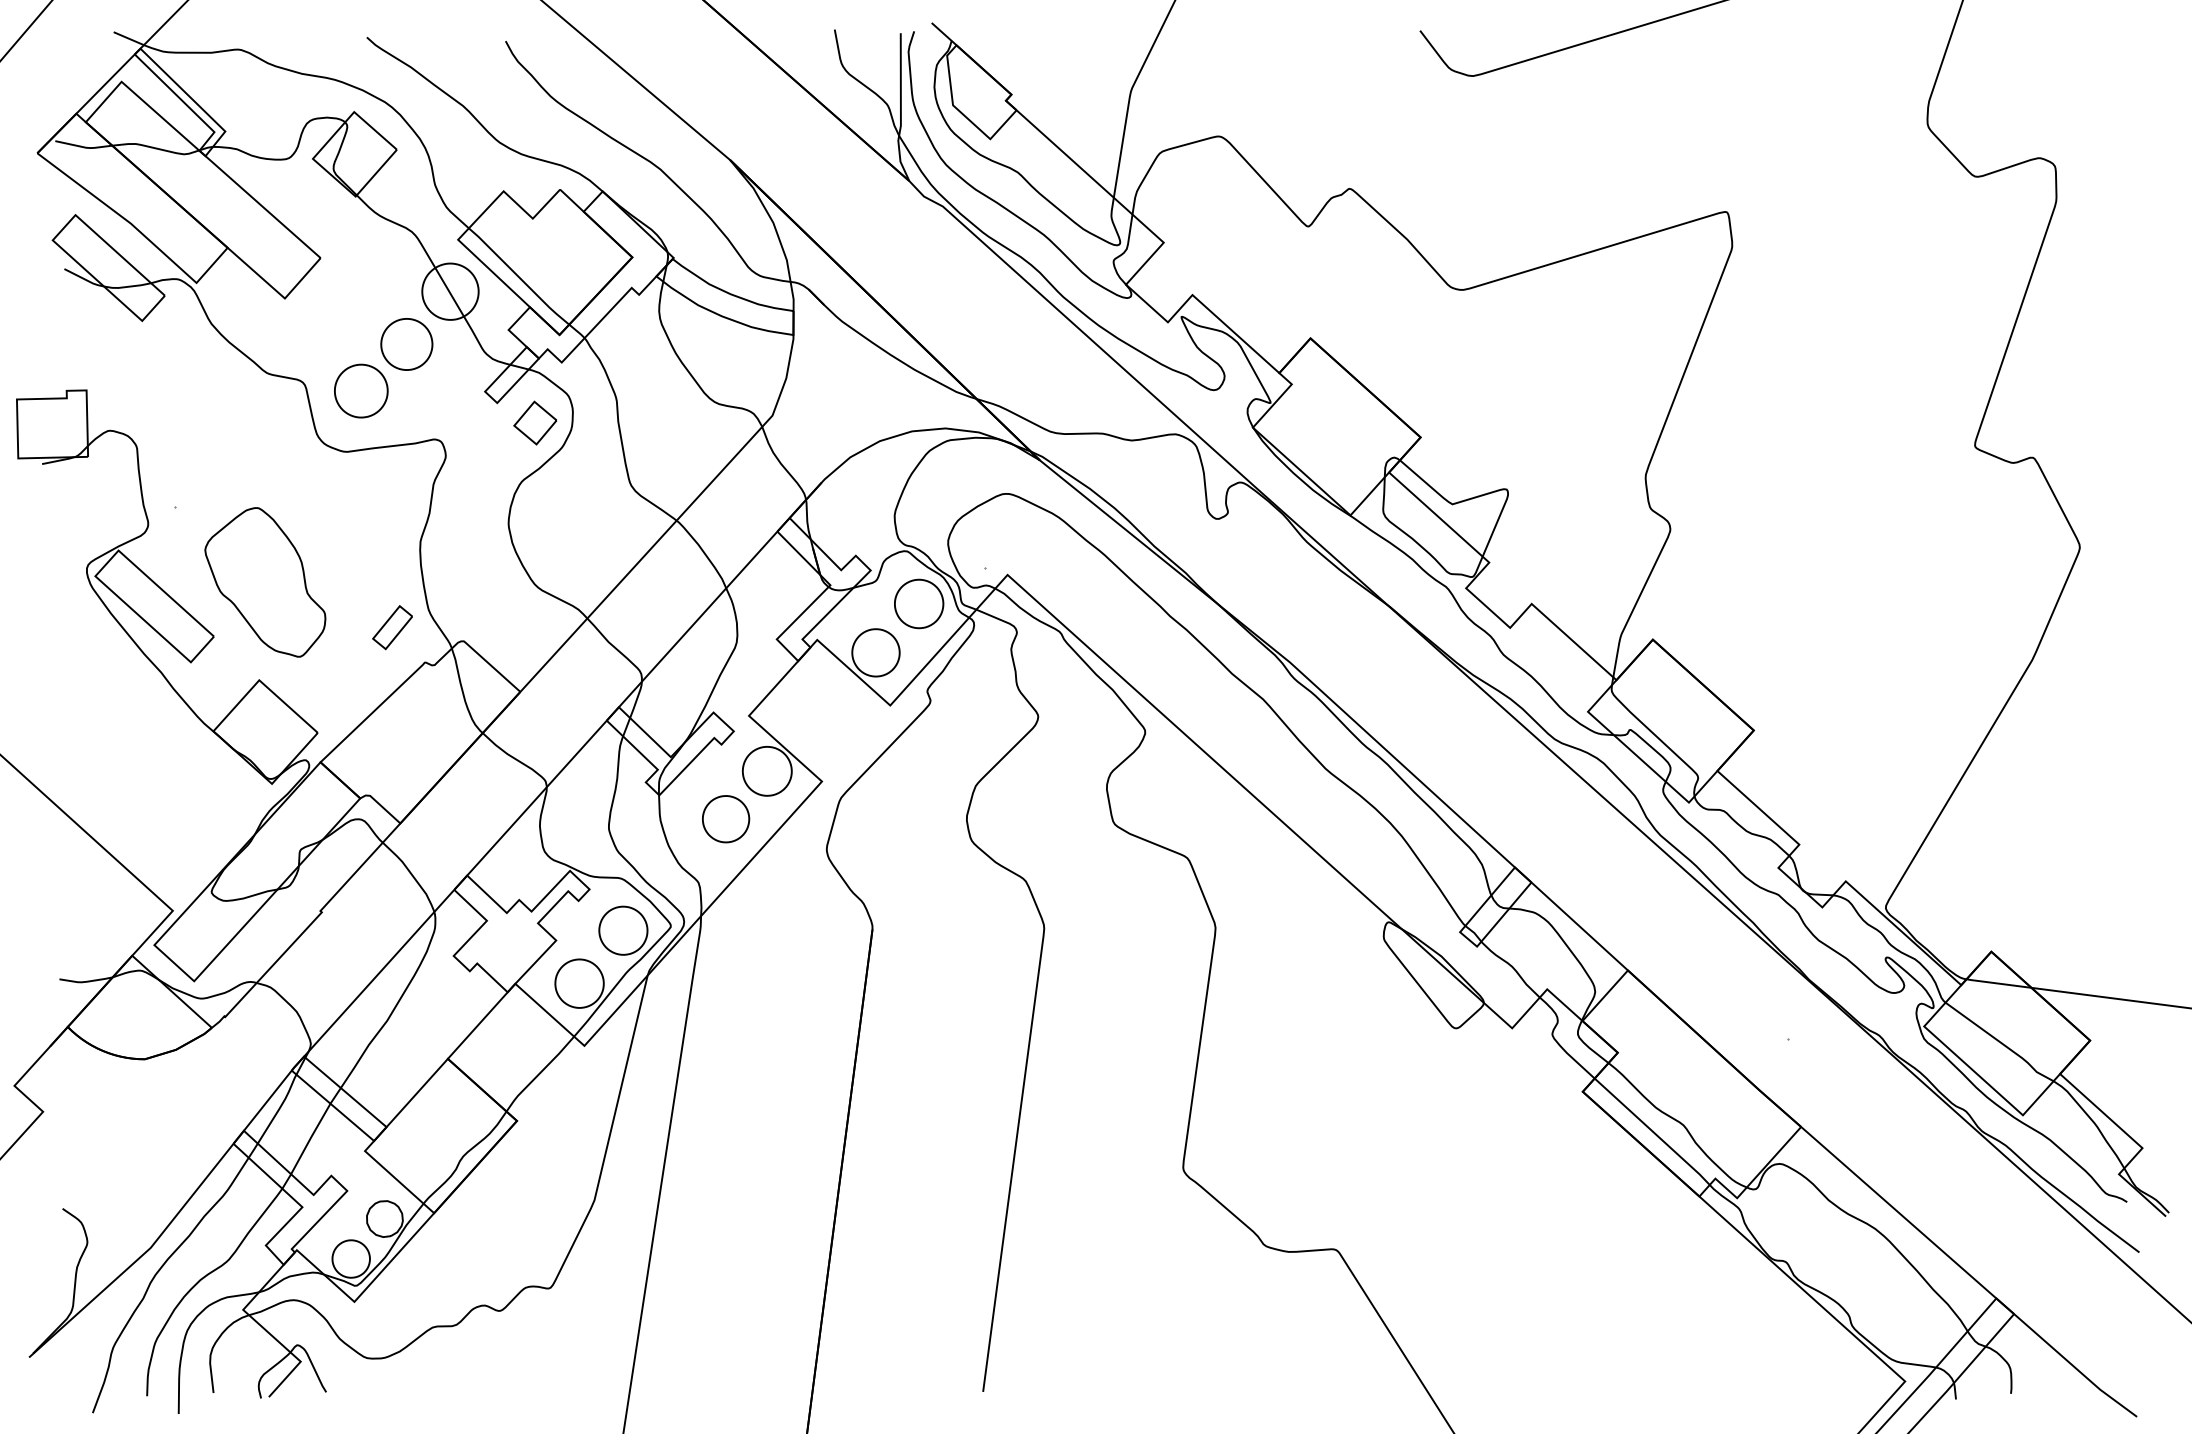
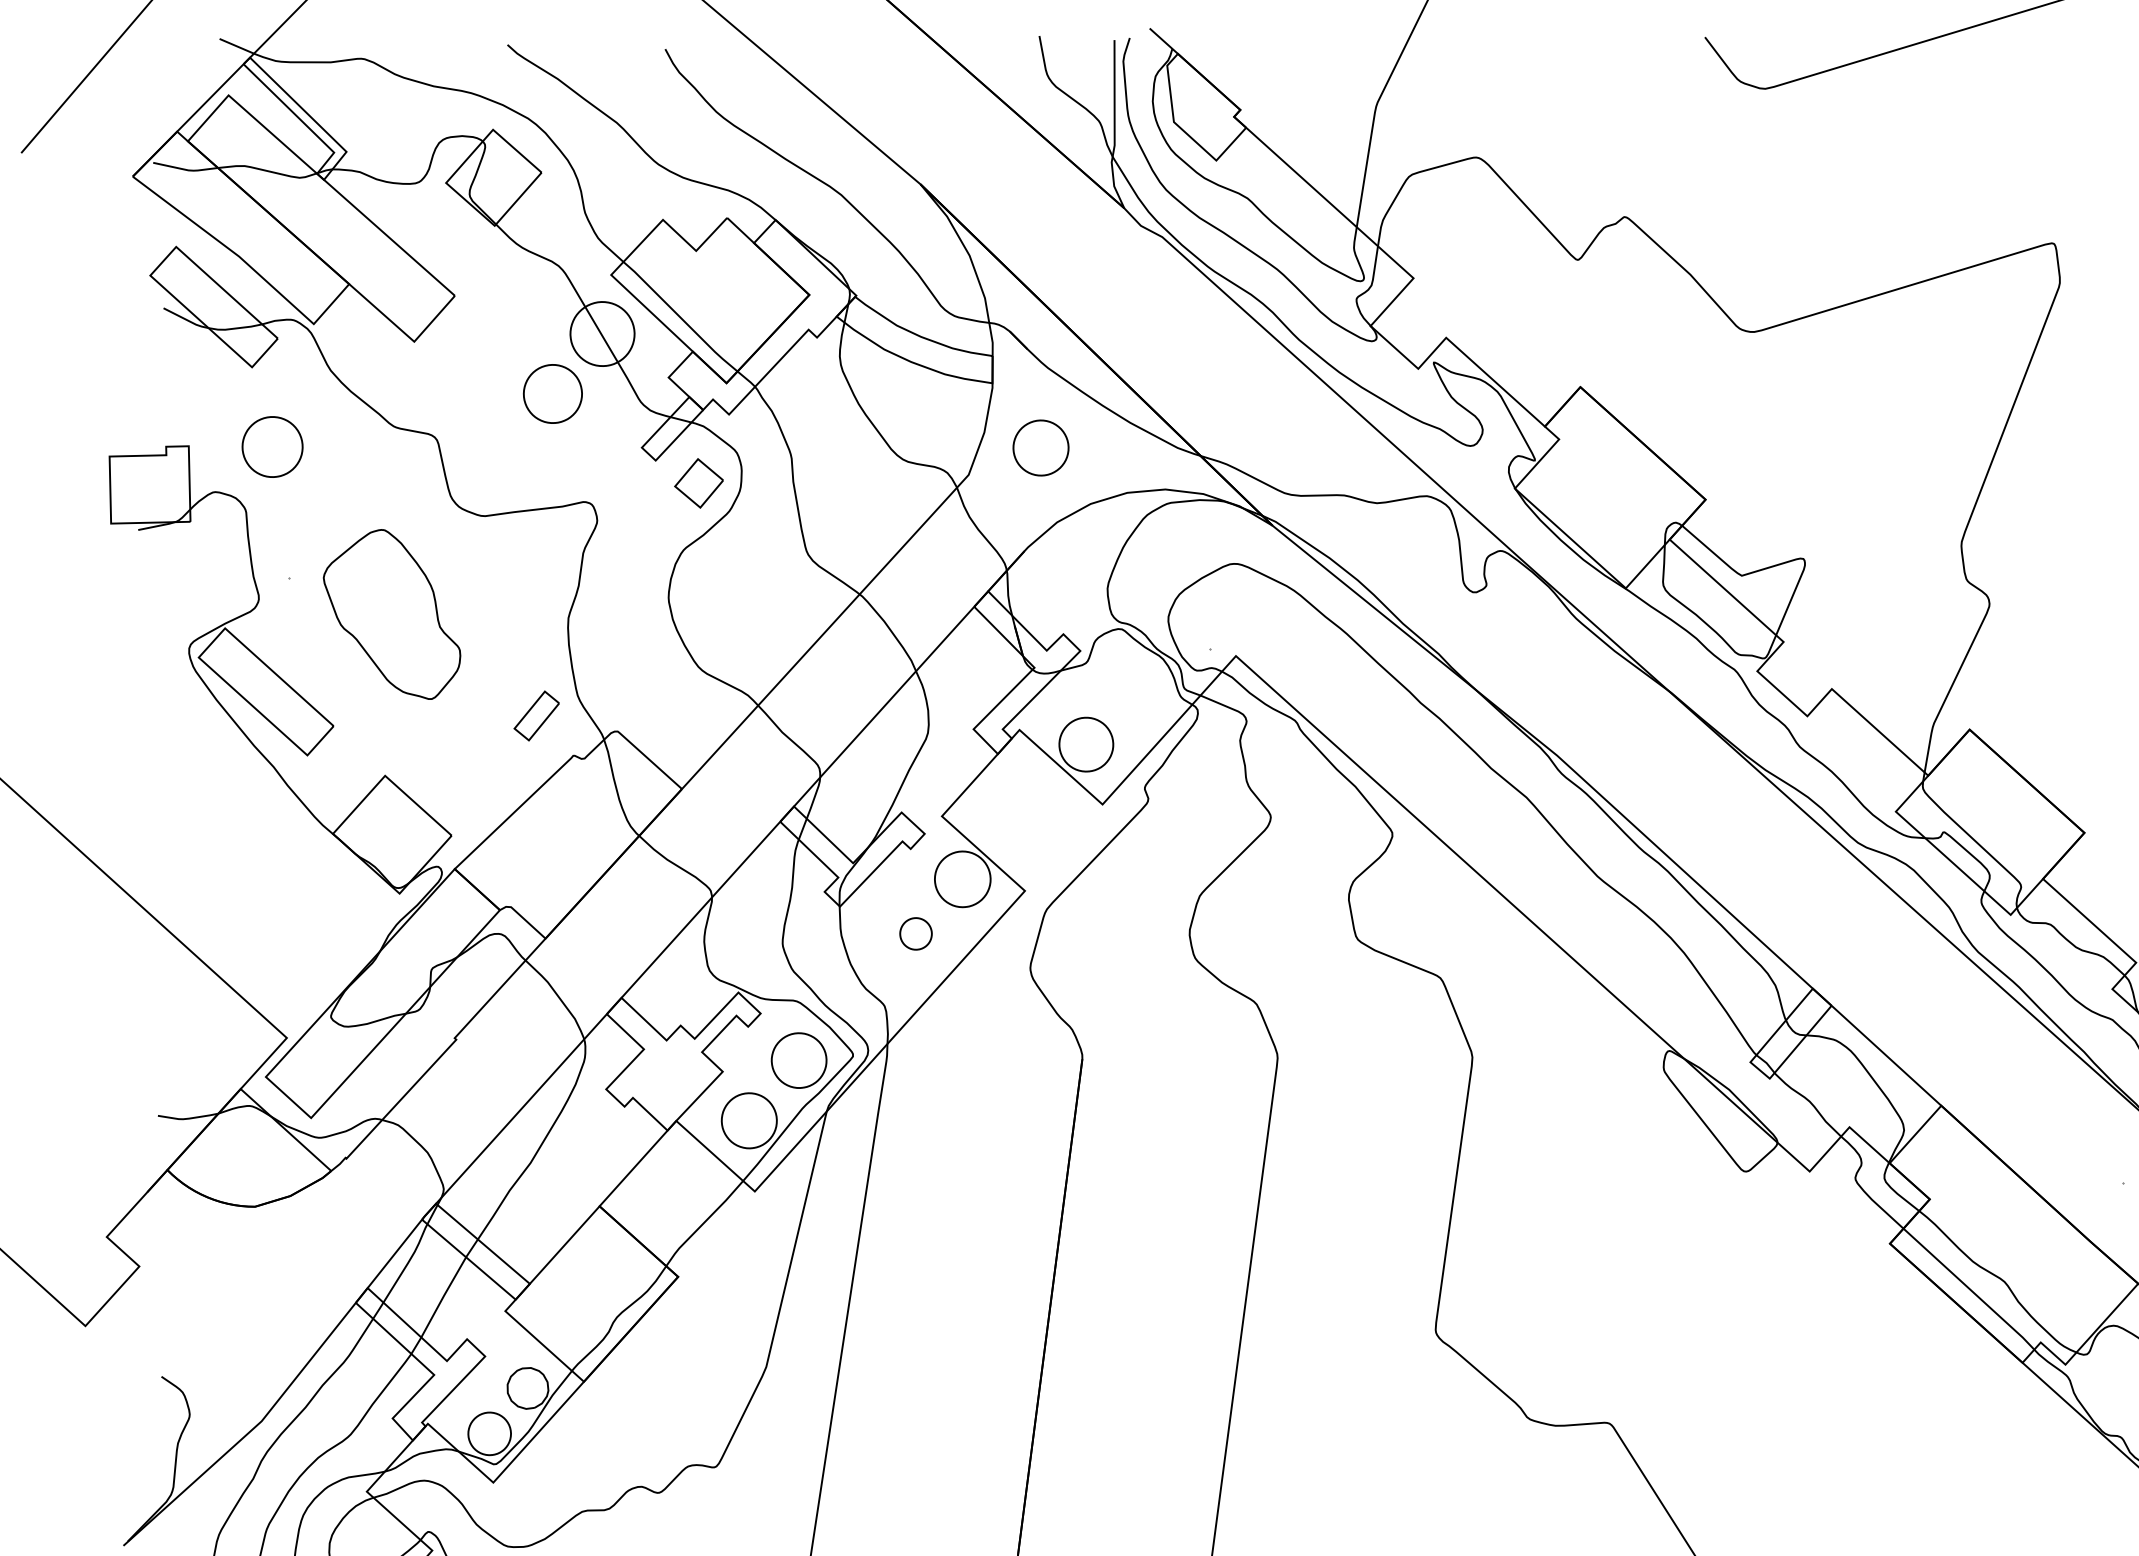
part: (361, 390) -> (272, 446), moved
part: (265, 582) -> (392, 614), moved
part: (919, 603) -> (1041, 447), moved
part: (726, 819) -> (916, 934), size x0.6

